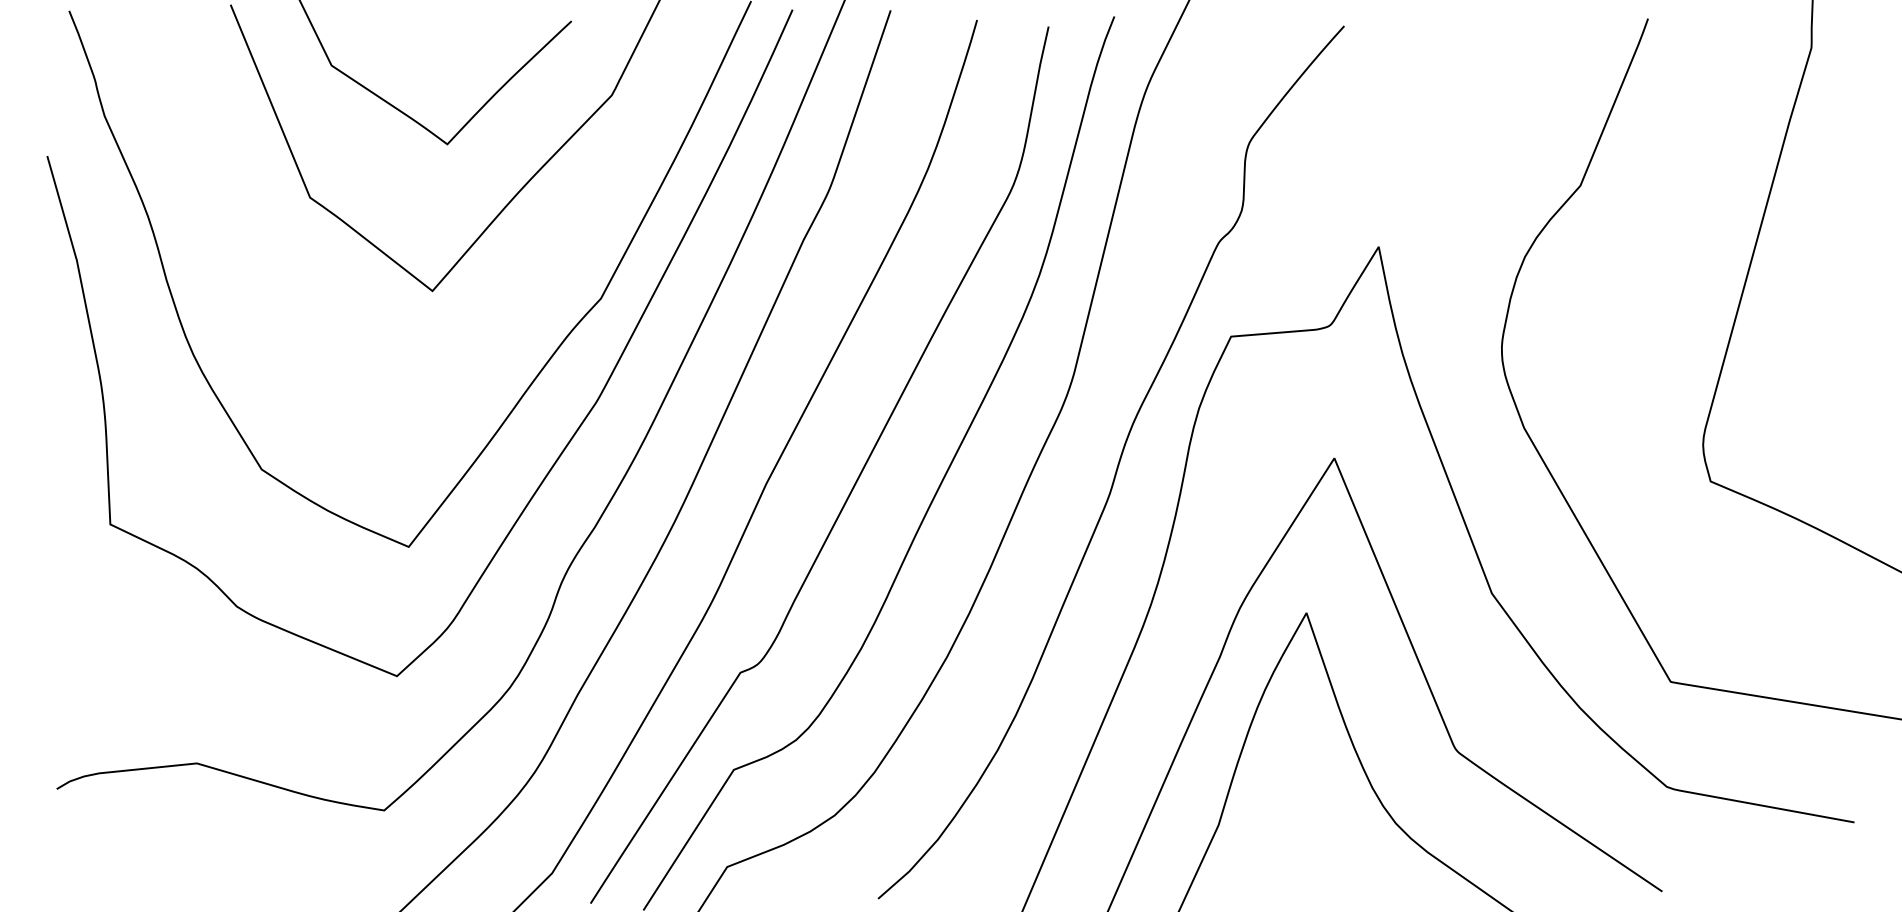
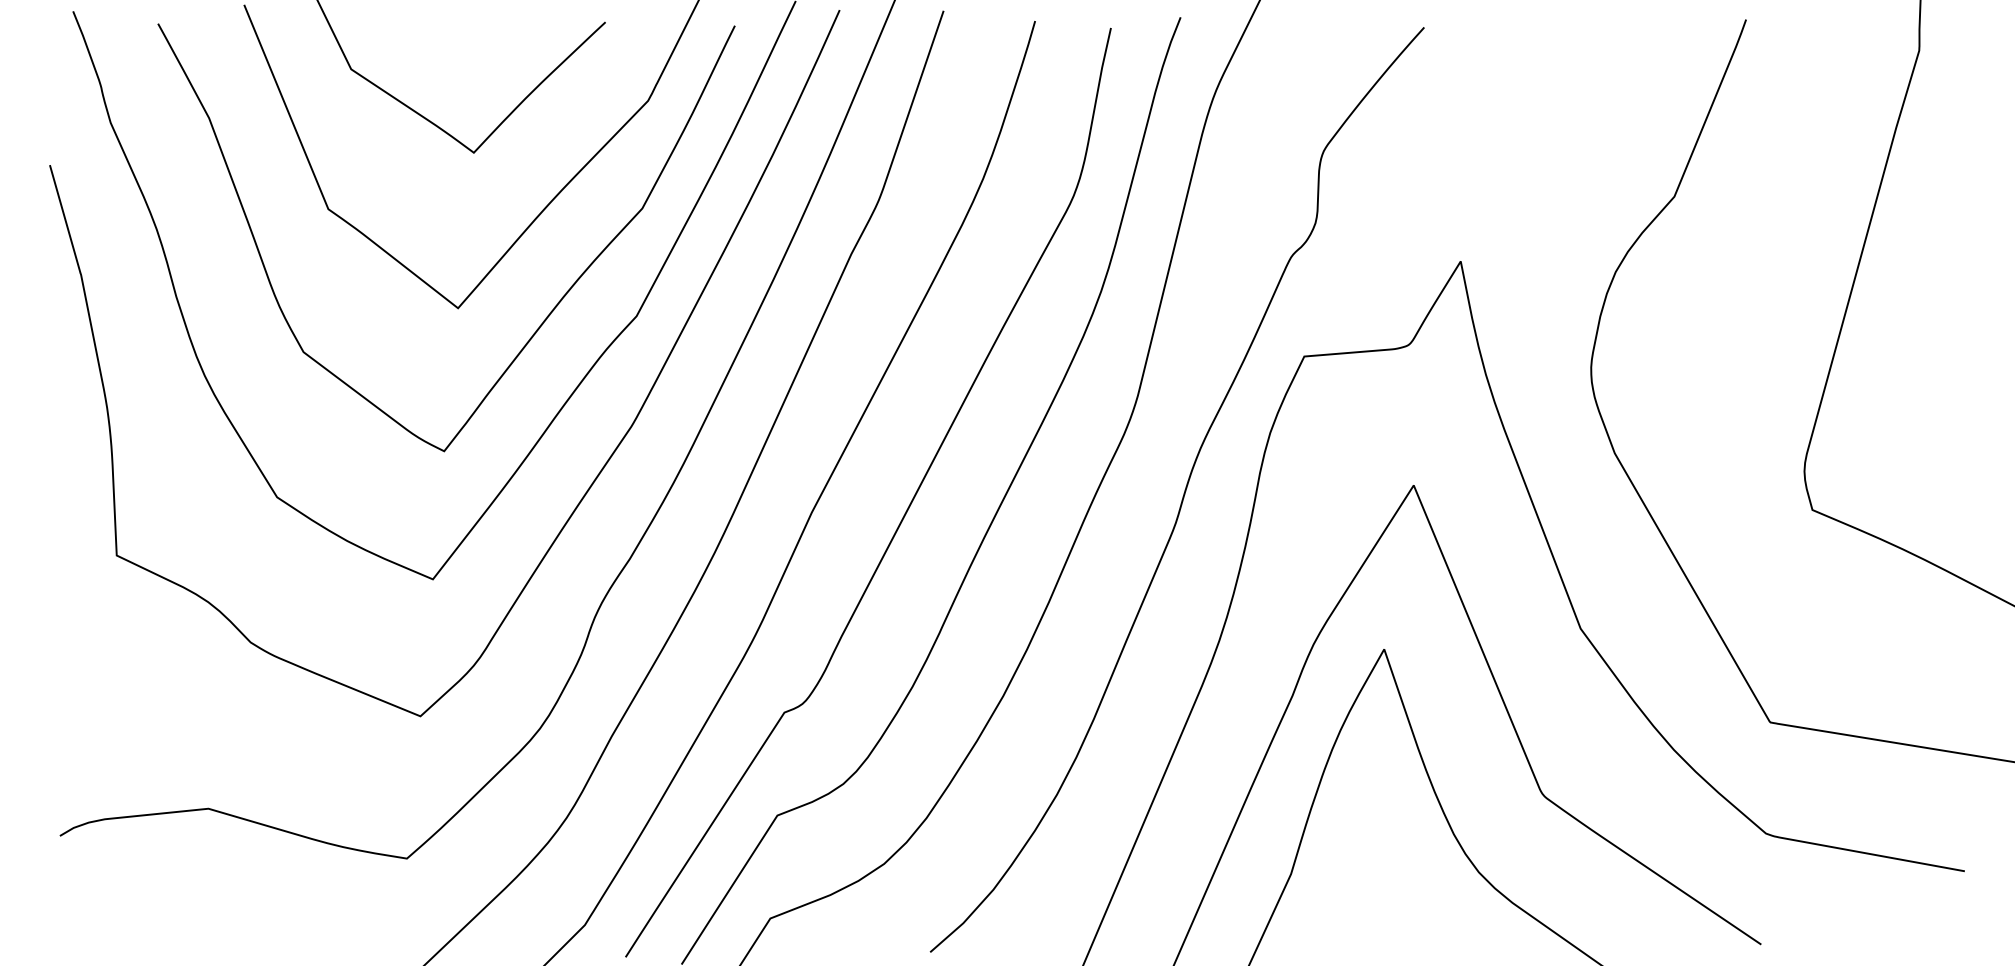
curve: (518, 295) -> (549, 312), added

